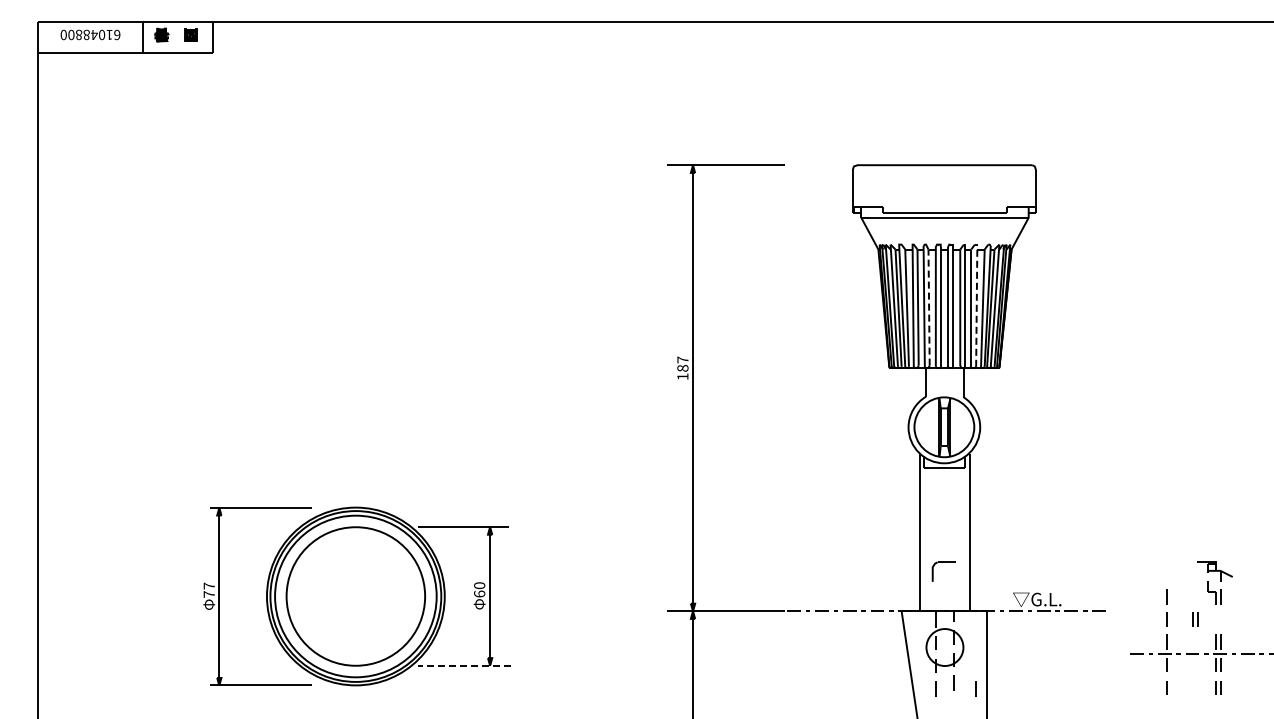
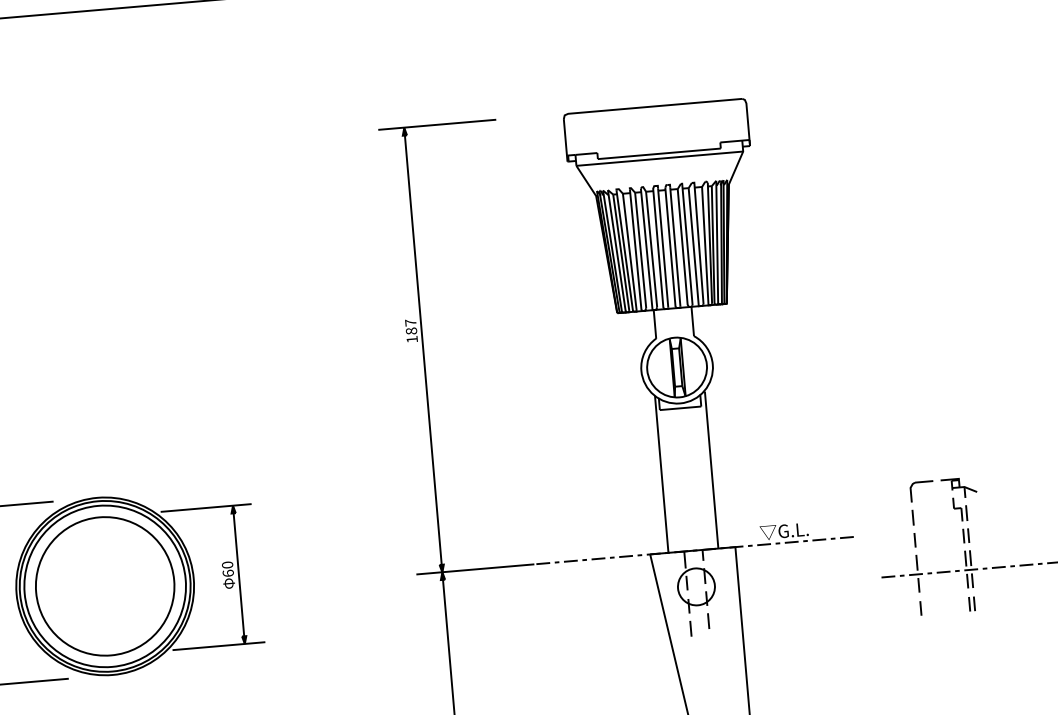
line: (976, 305) -> (698, 243), dashed -> solid
line: (929, 307) -> (652, 249), dashed -> solid
part: (943, 562) -> (920, 482), moved
part: (1195, 619) -> (966, 535), moved
line: (464, 665) -> (219, 645), dashed -> solid
line: (975, 688) -> (730, 625), removed

